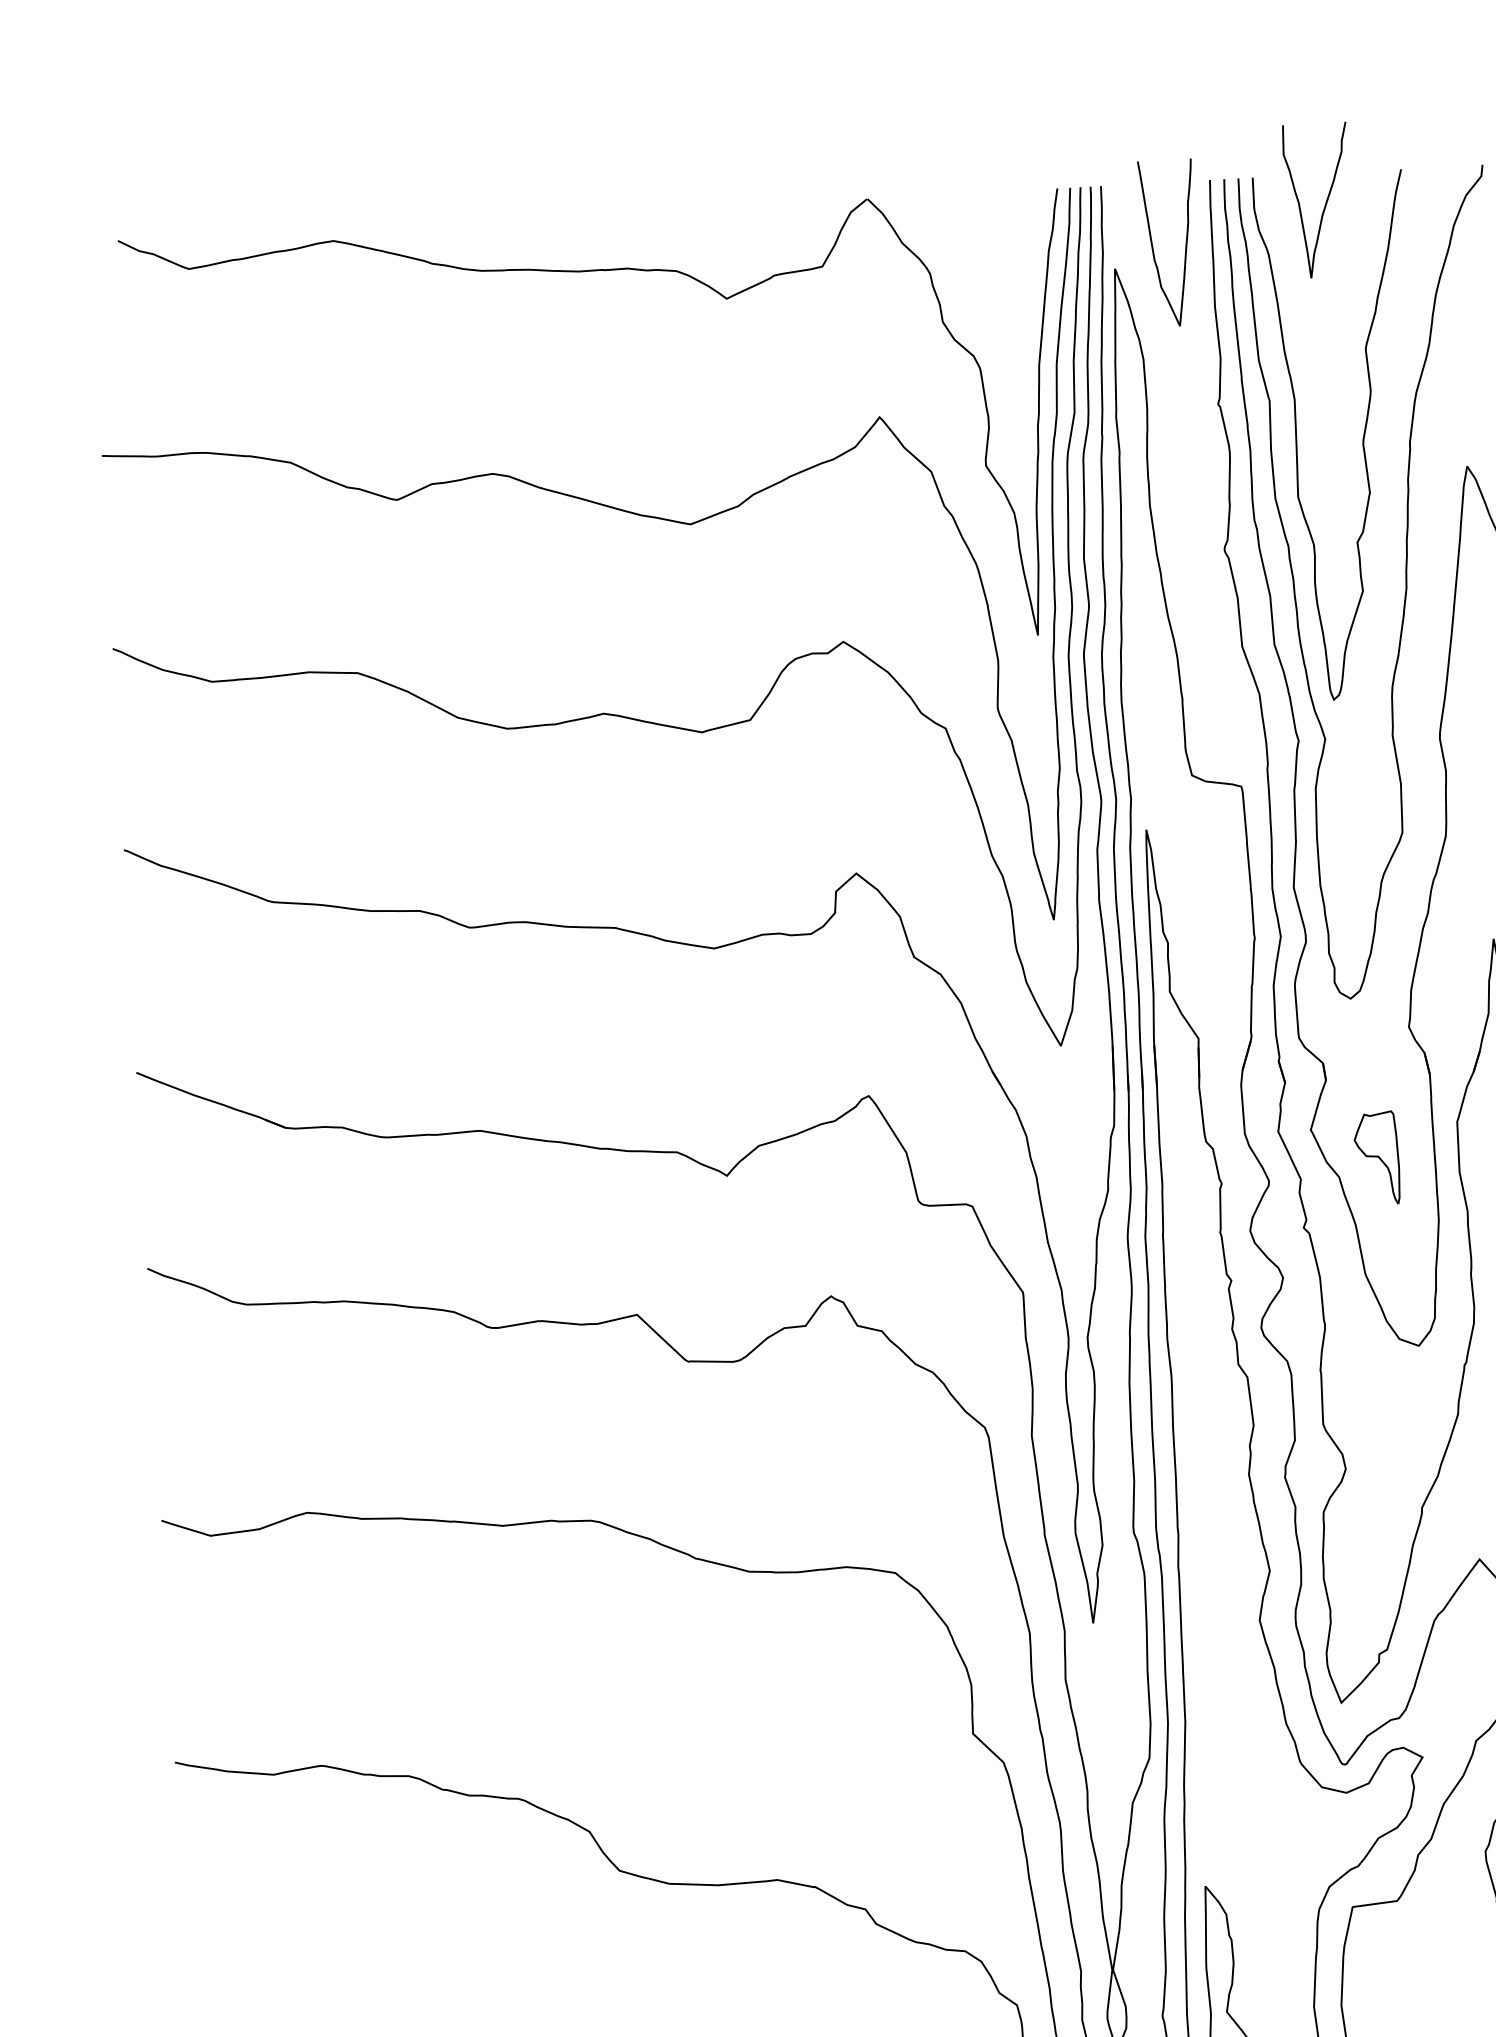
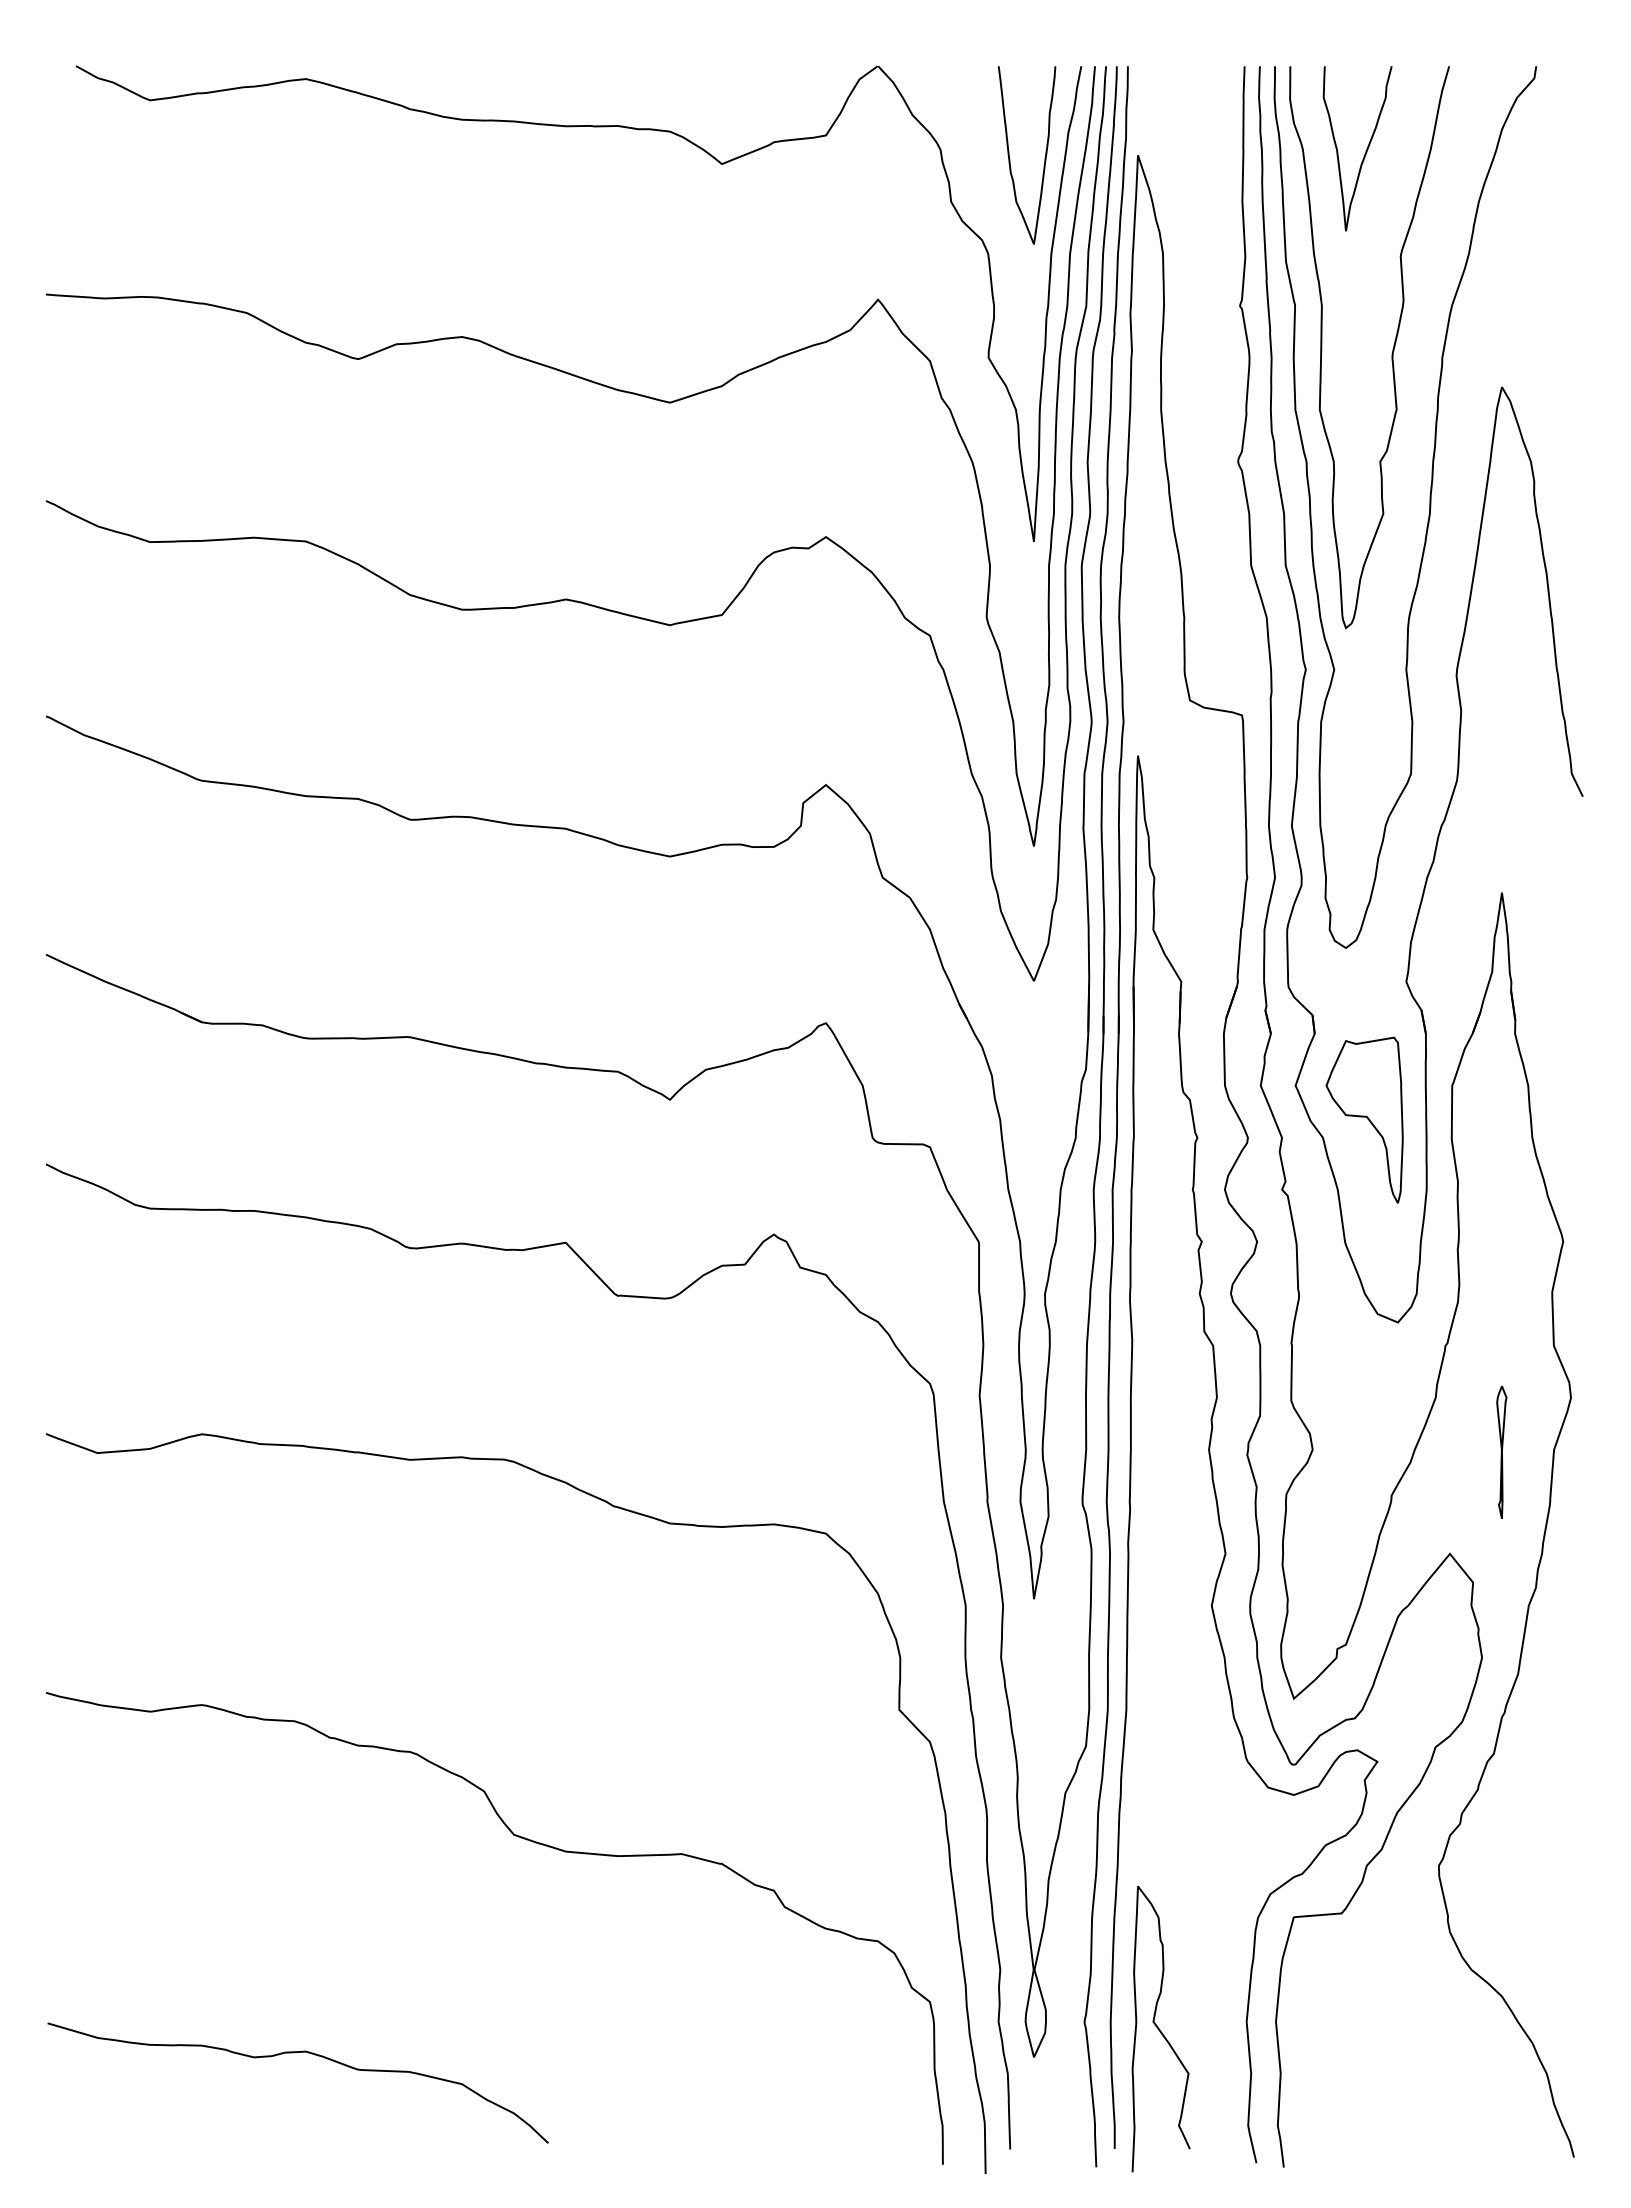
curve: (1325, 202) -> (1365, 151), moved
curve: (1153, 248) -> (1010, 159), moved
part: (1377, 1157) -> (1364, 1119), size x1.67

